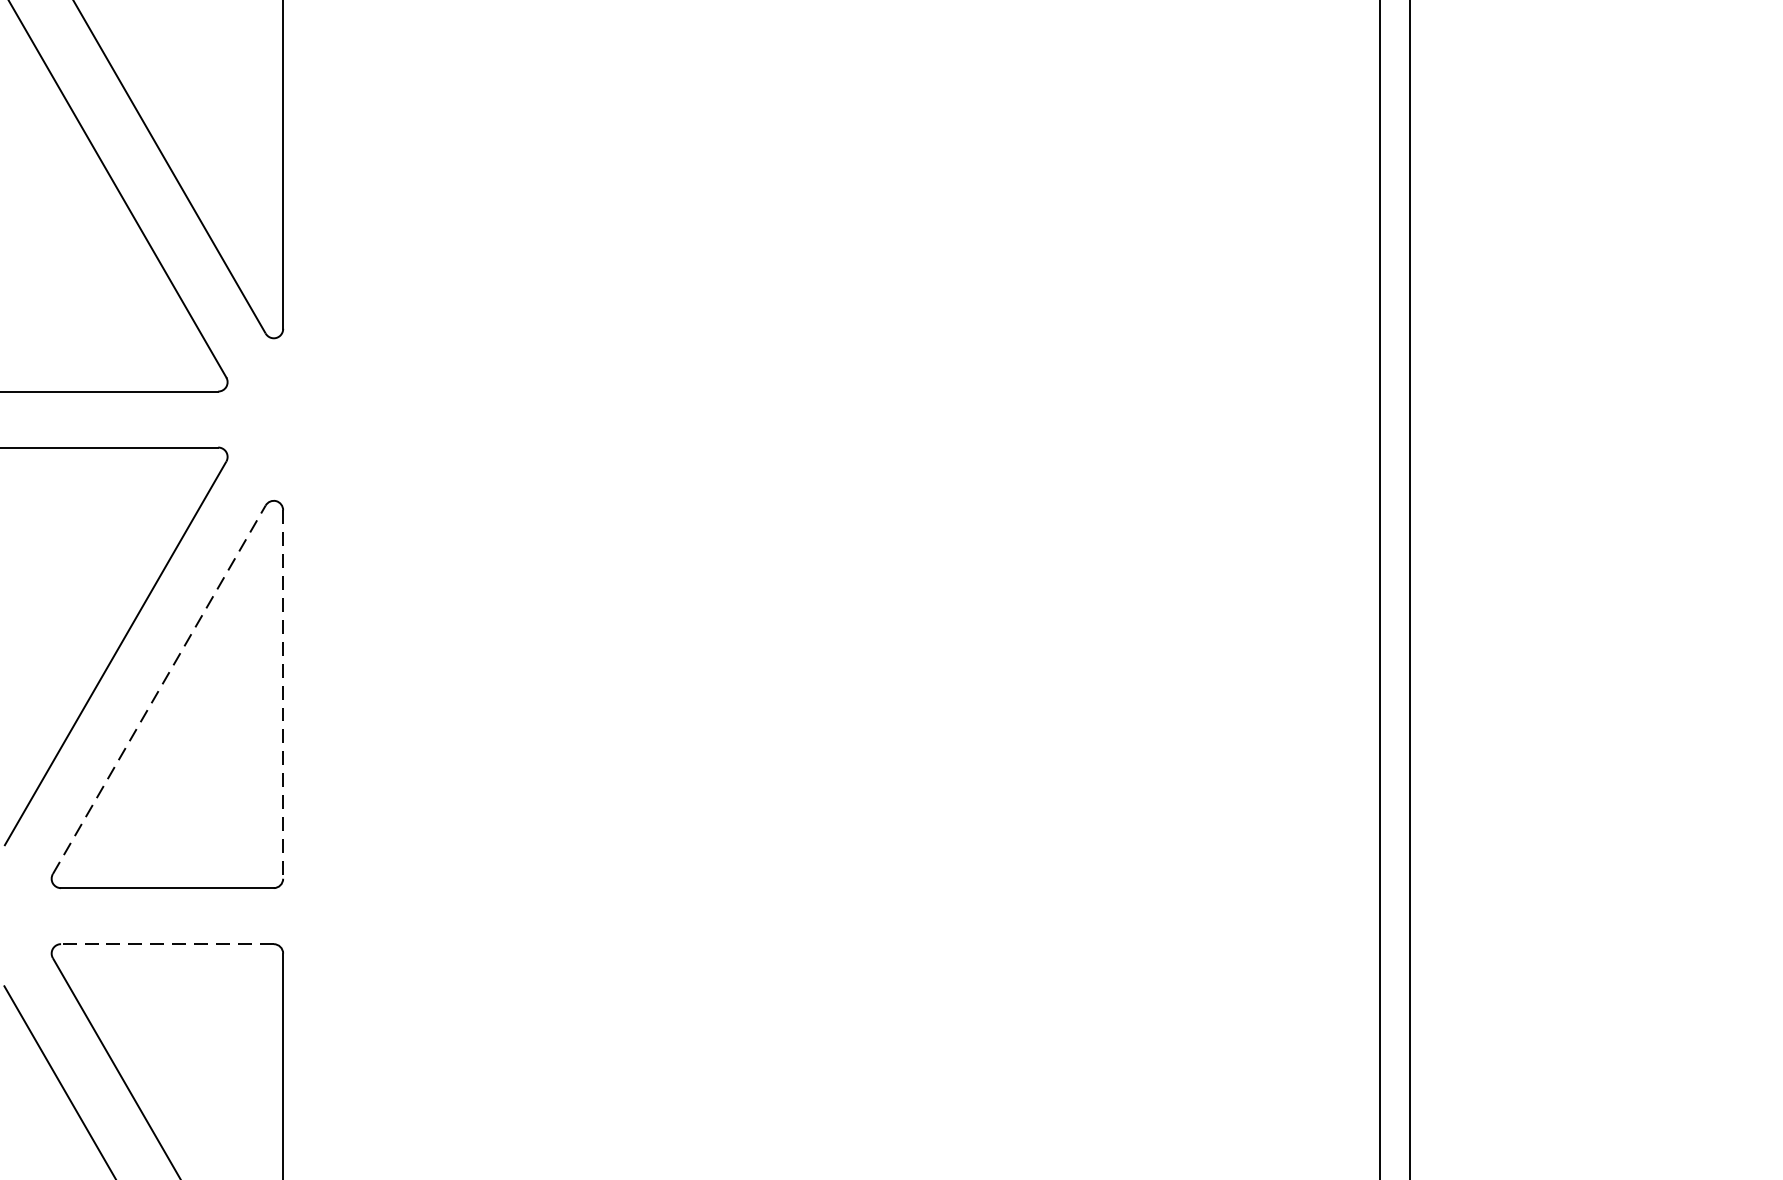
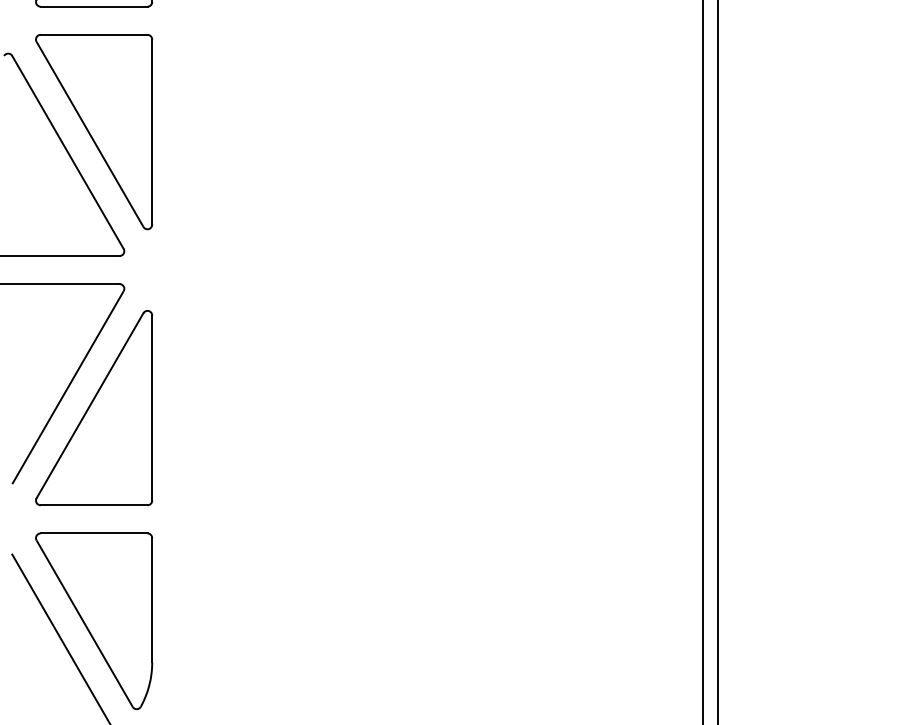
line: (160, 689) -> (90, 405), dashed -> solid
line: (283, 695) -> (152, 408), dashed -> solid
line: (166, 944) -> (93, 533), dashed -> solid

